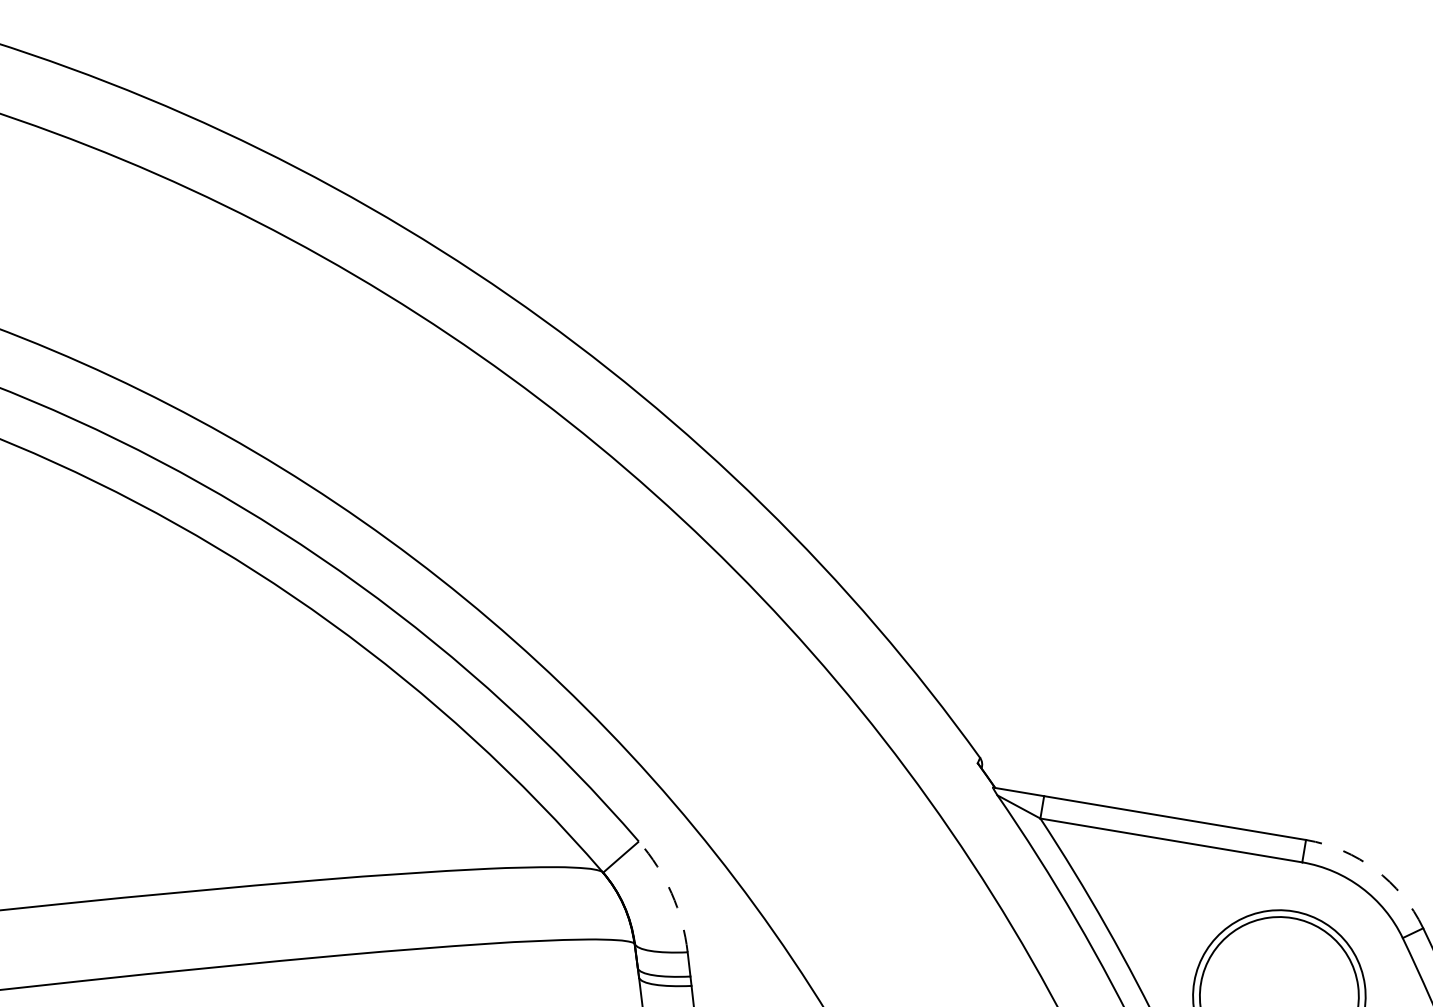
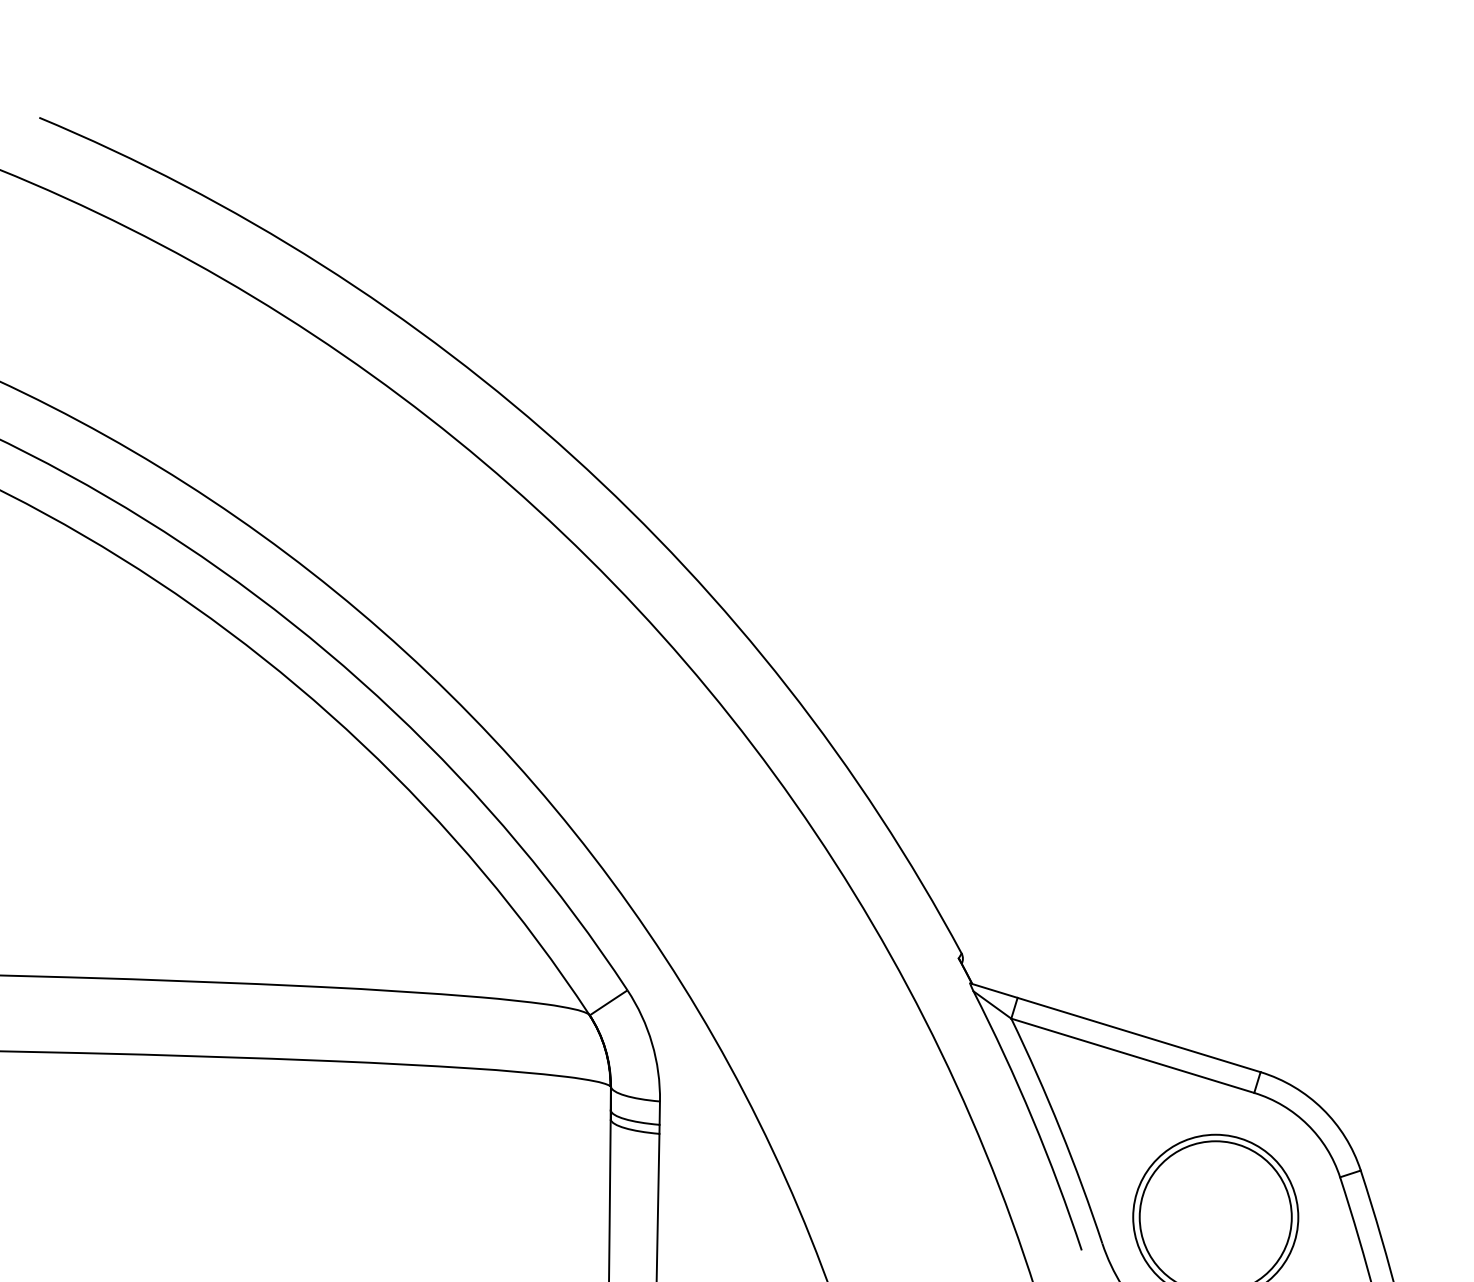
arc: (1375, 870) -> (1322, 1109), dashed -> solid
arc: (672, 893) -> (652, 1043), dashed -> solid

